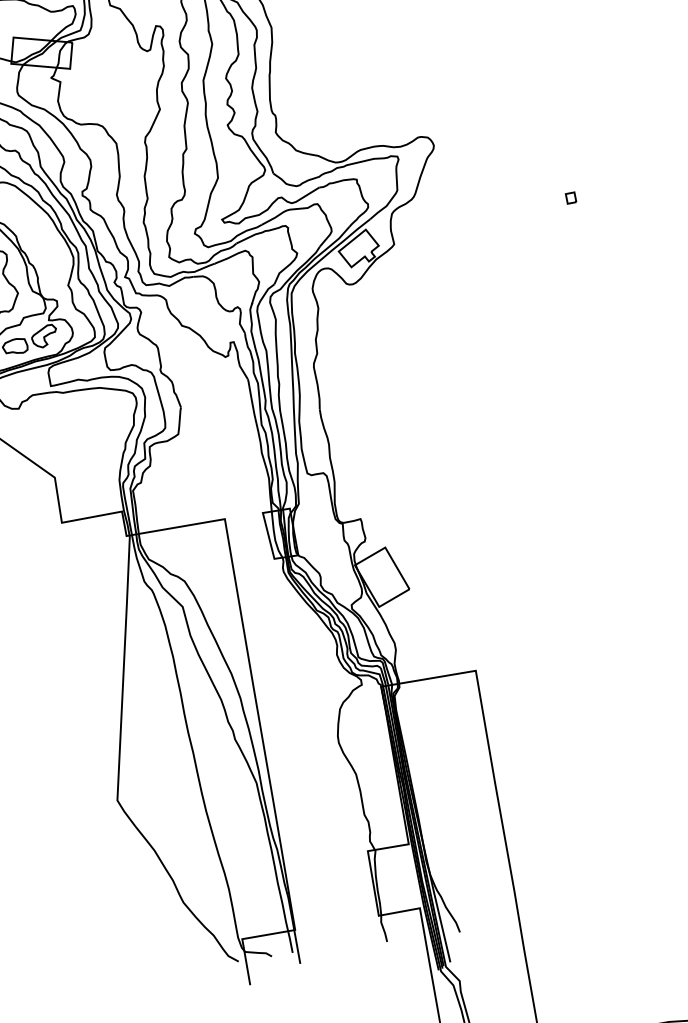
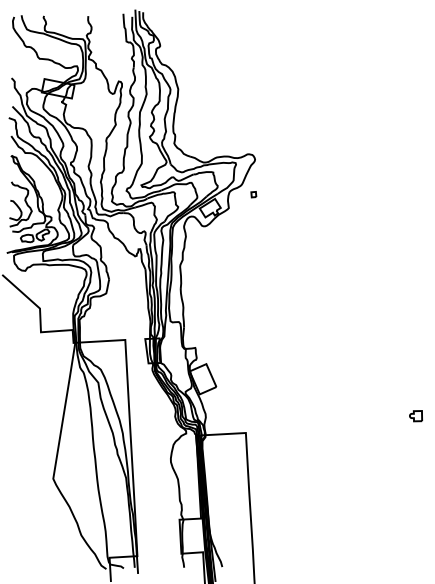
part: (570, 197) -> (253, 194), moved

